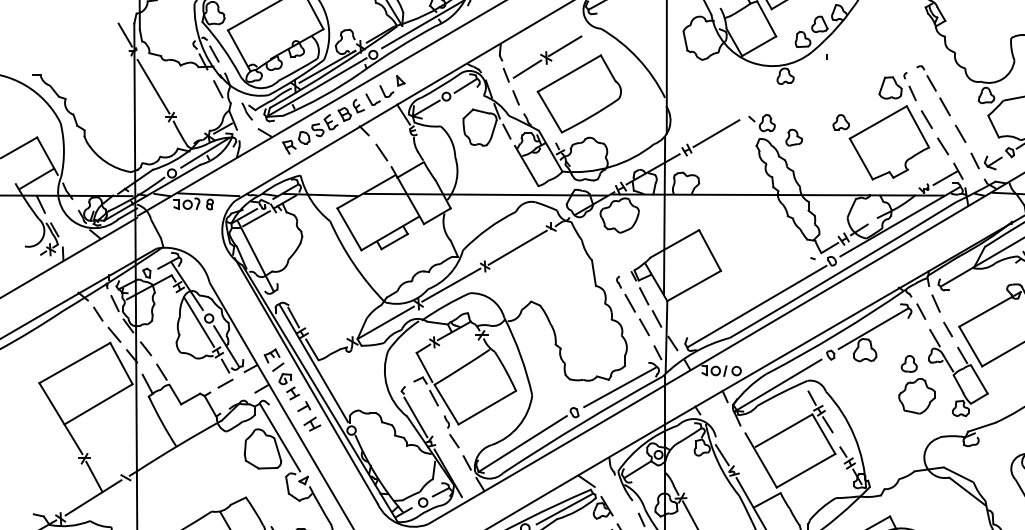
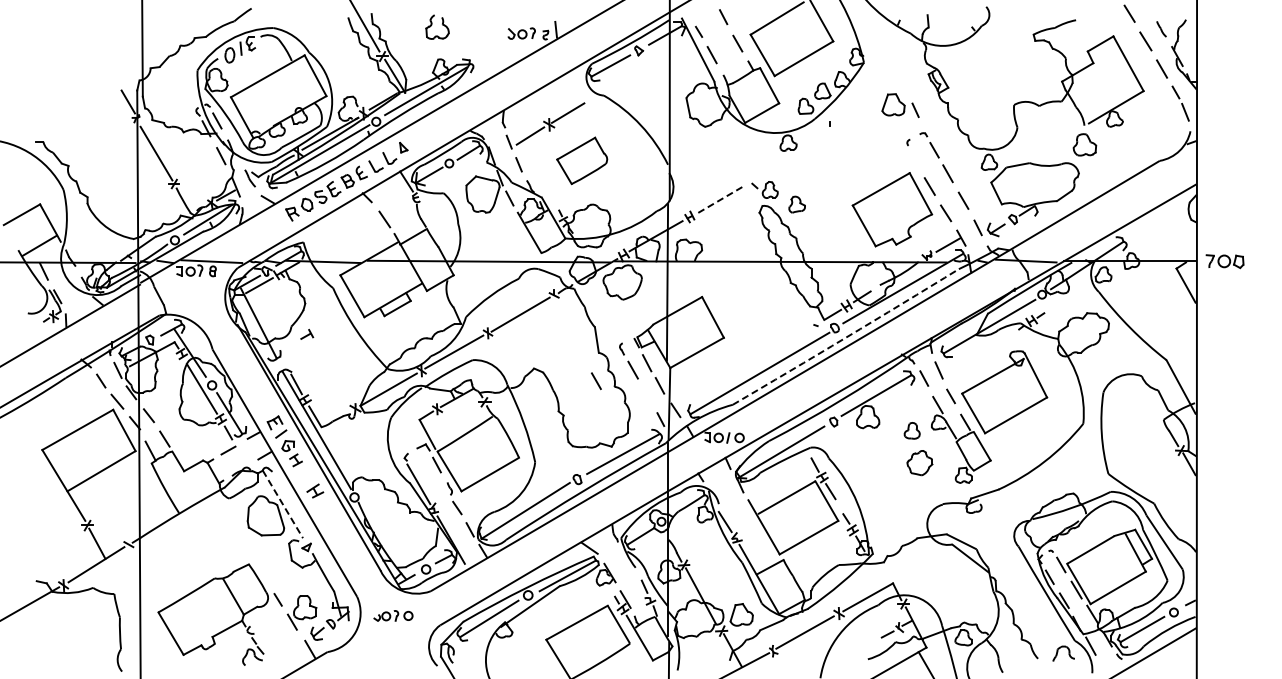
part: (897, 88) -> (900, 105), moved
part: (578, 93) -> (581, 160), size x0.6
part: (840, 122) -> (843, 189), removed
line: (716, 133) -> (719, 200), solid -> dashed
arc: (843, 270) -> (846, 337), solid -> dashed
line: (644, 326) -> (596, 380), moved
part: (916, 395) -> (919, 462), size x0.7
part: (304, 406) -> (307, 334), moved
line: (280, 437) -> (283, 504), solid -> dashed

